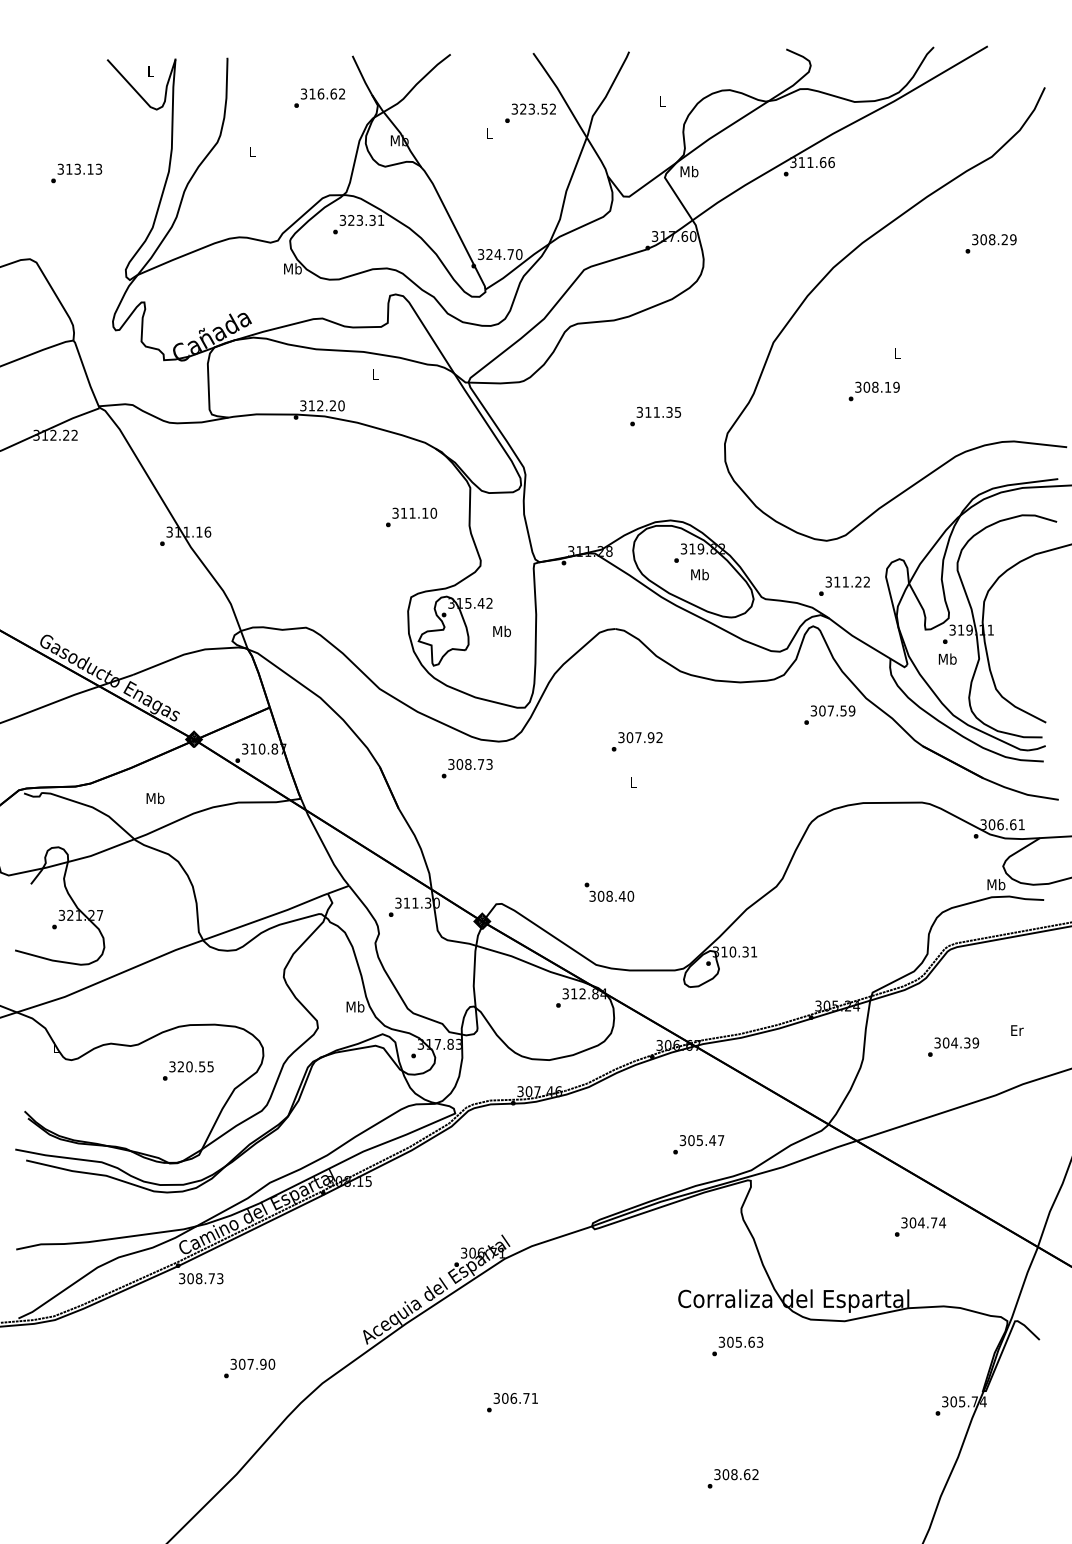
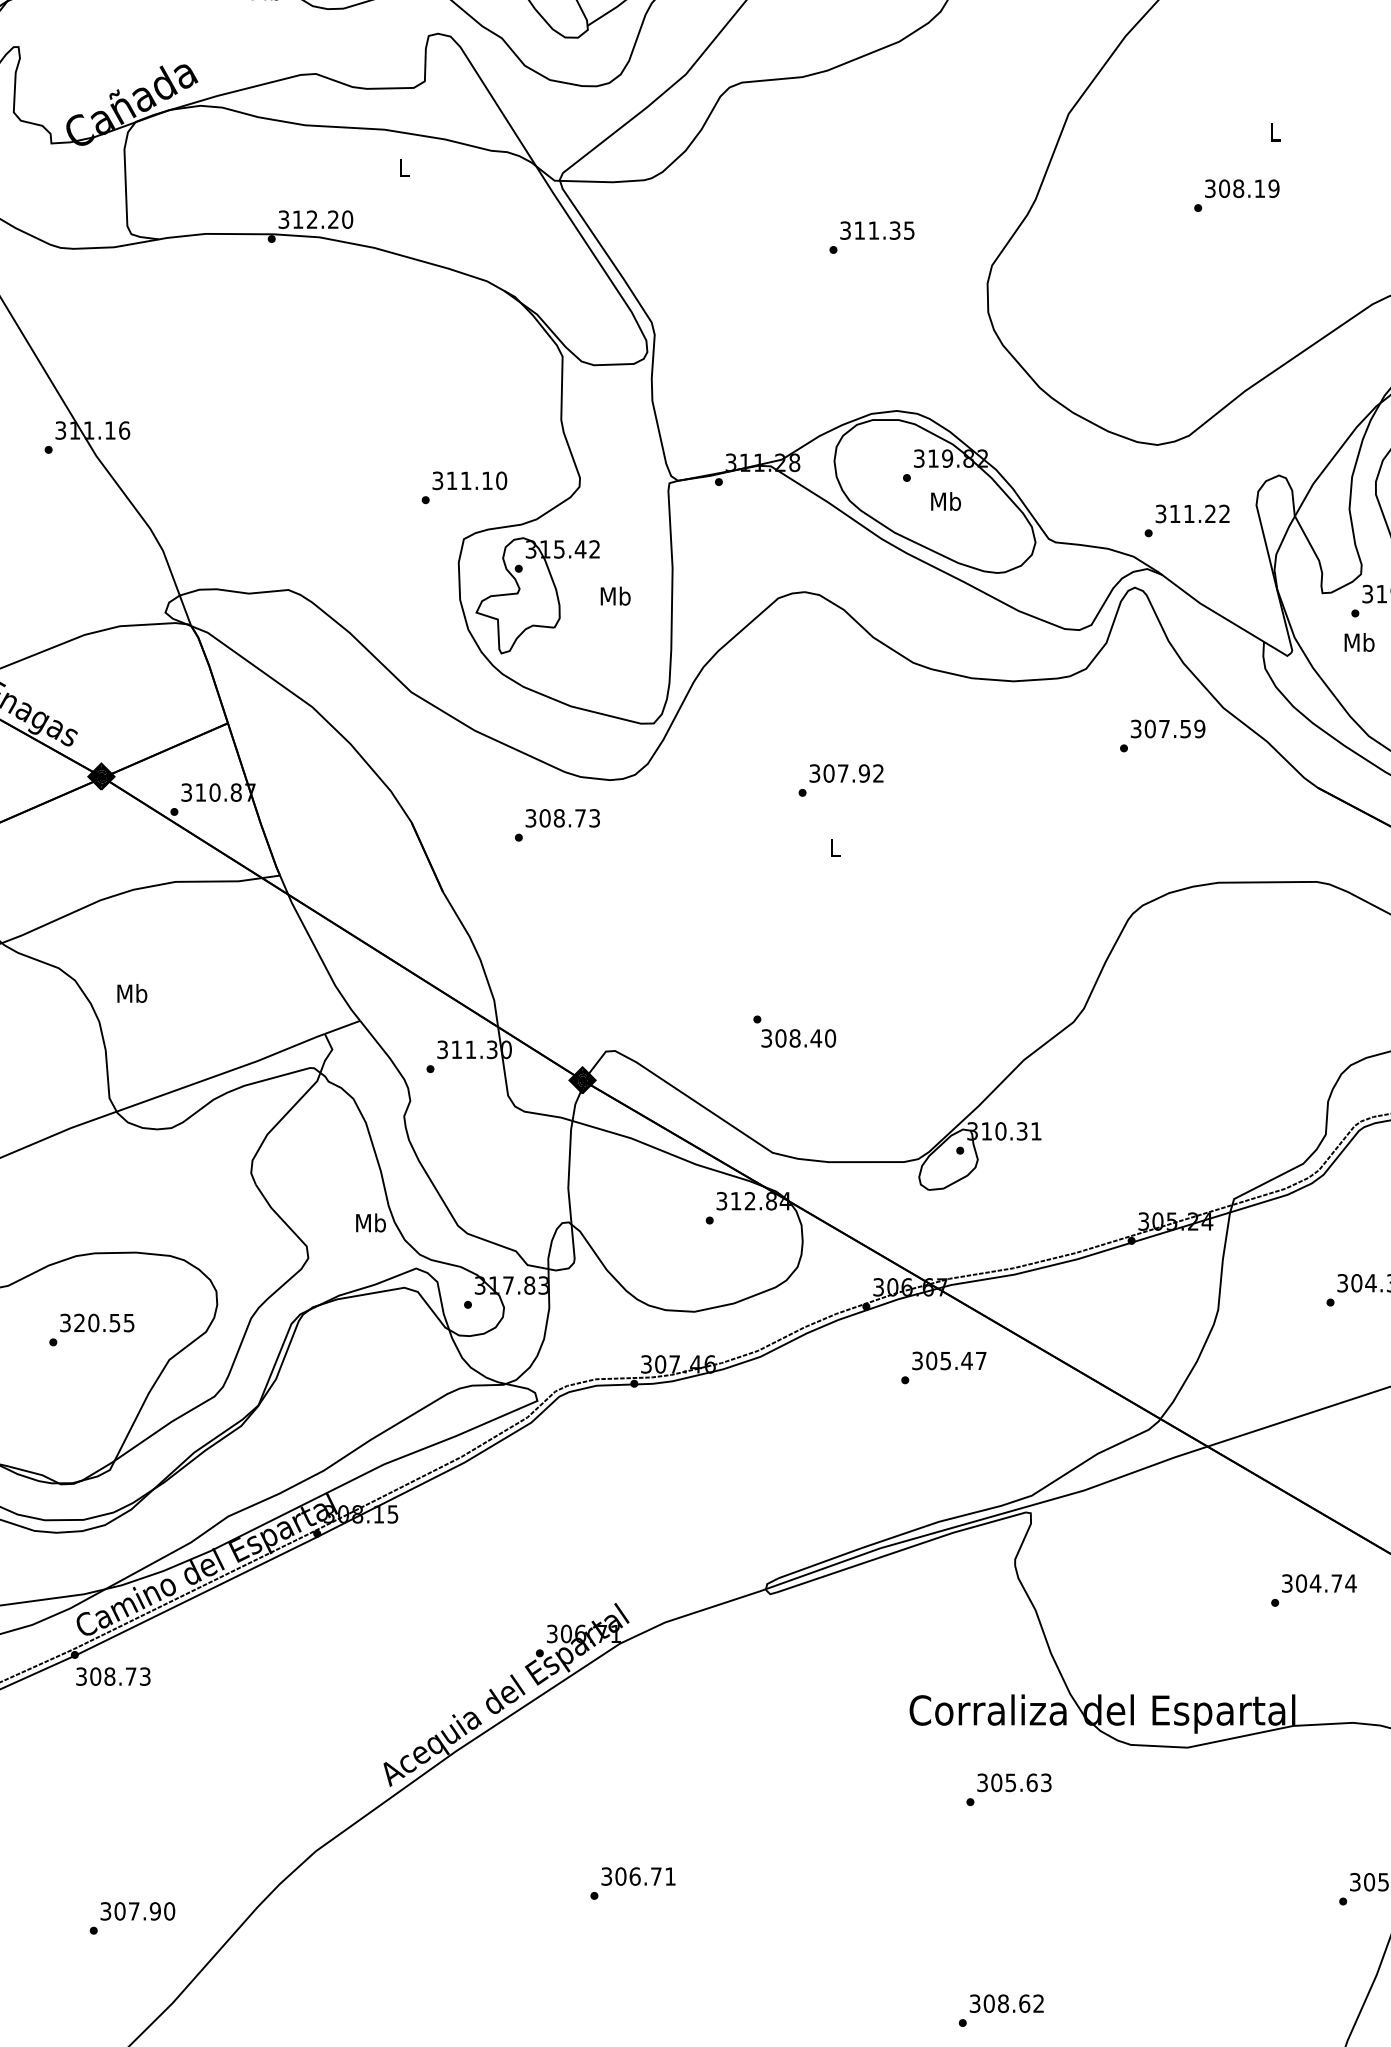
text: (411, 517) -> (464, 487), moved
text: (155, 798) -> (132, 993), moved
text: (698, 1144) -> (943, 1367), moved
text: (249, 1368) -> (132, 1918), moved

